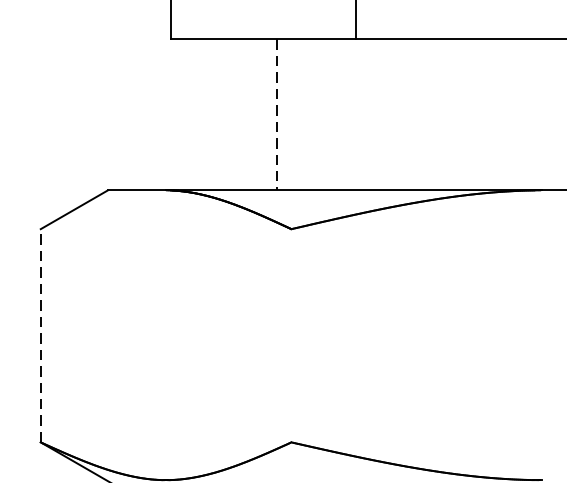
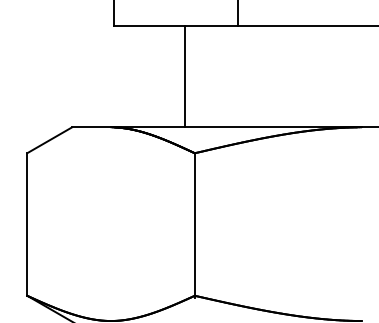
line: (277, 115) -> (185, 77), dashed -> solid
line: (41, 335) -> (27, 224), dashed -> solid
line: (290, 337) -> (194, 225), added

